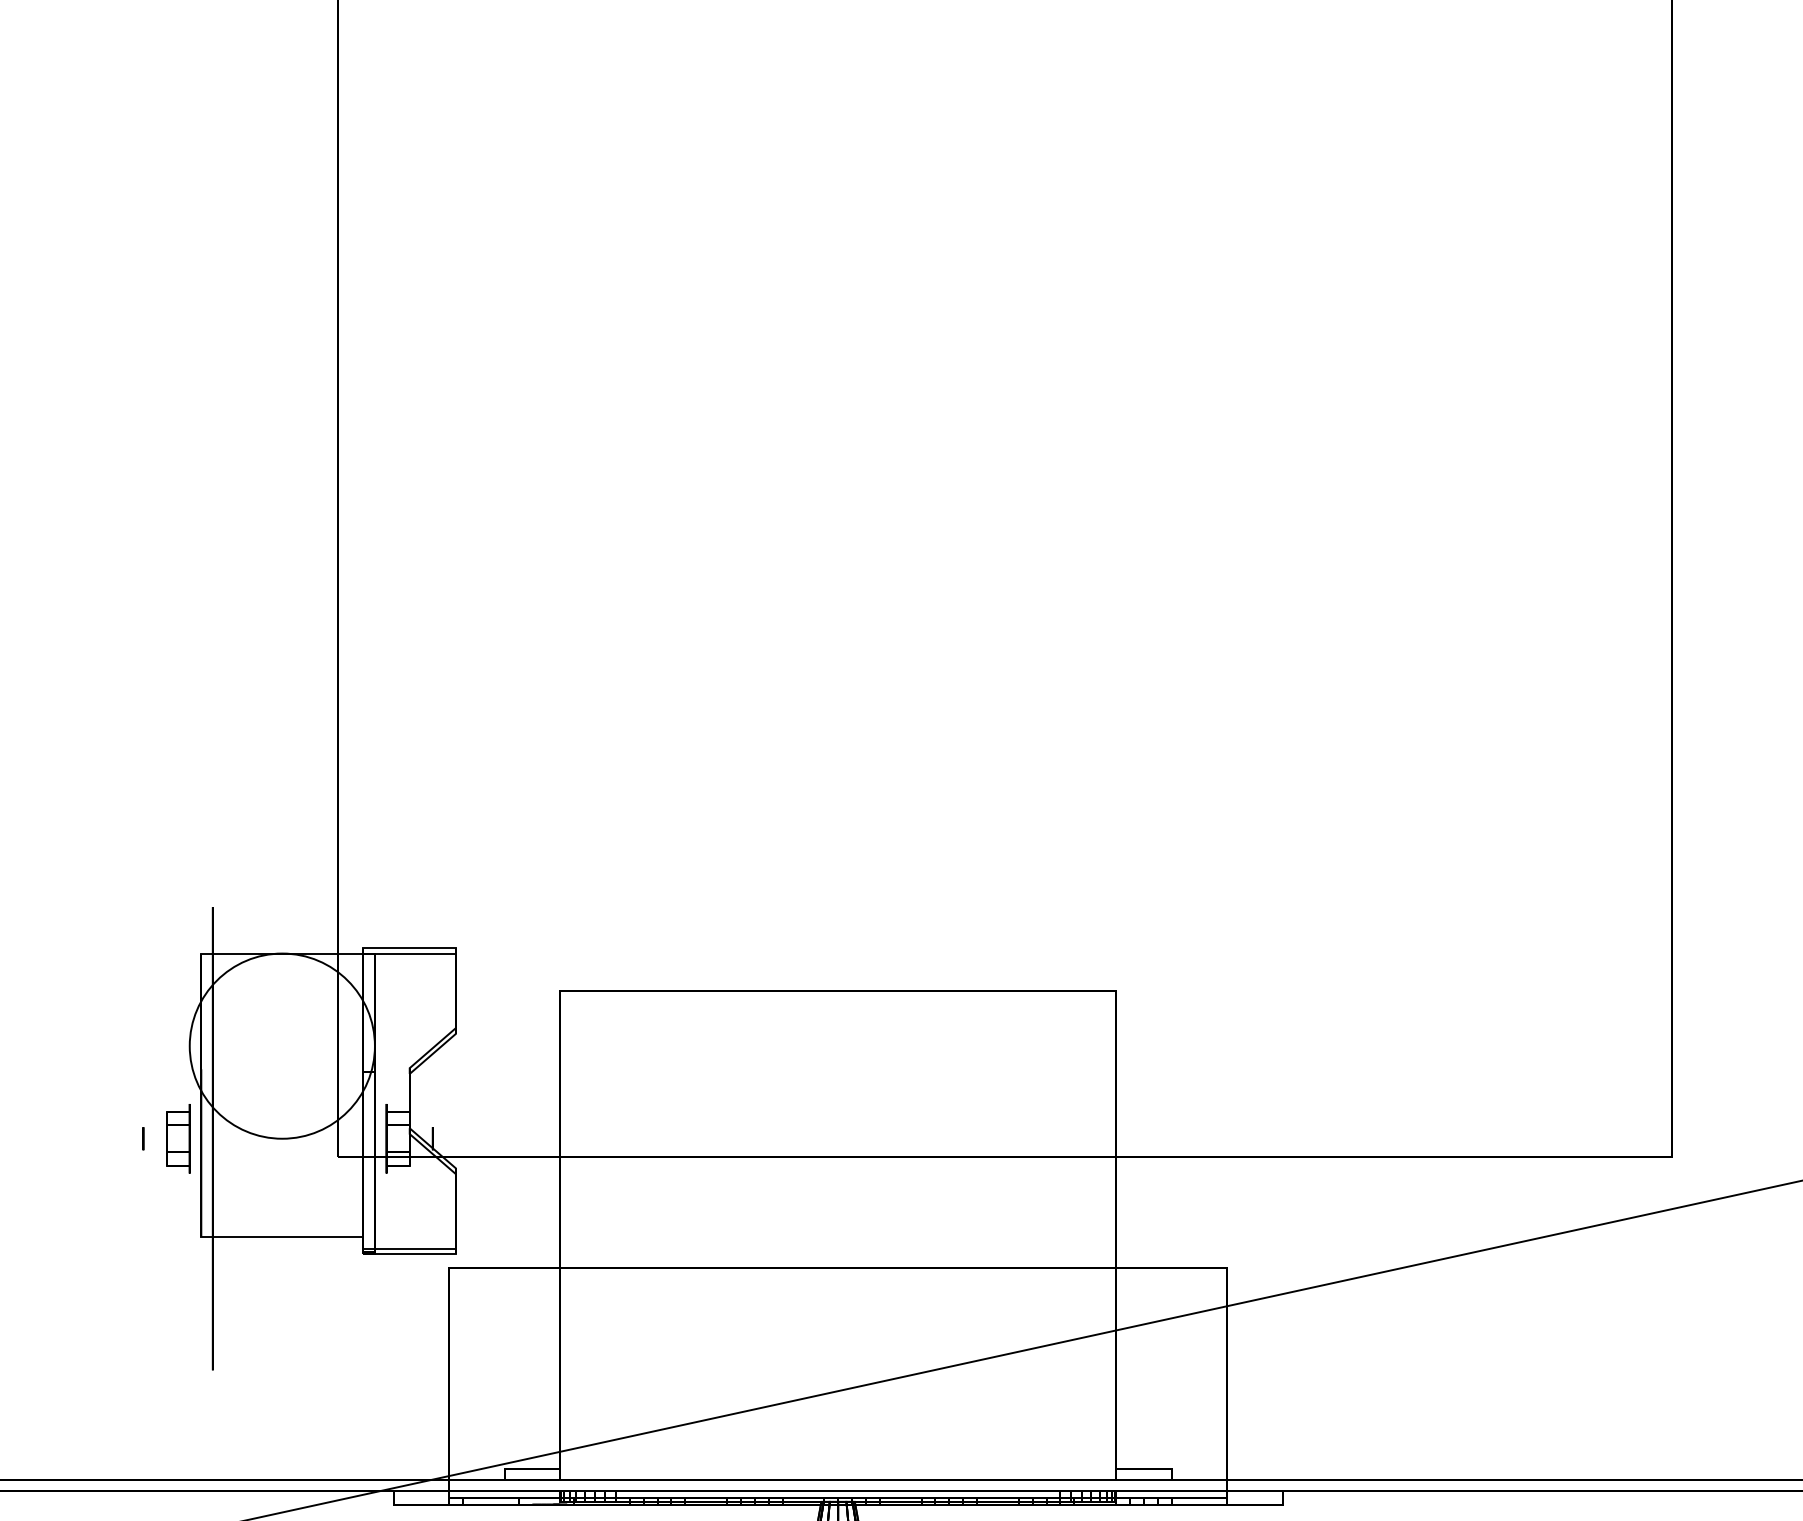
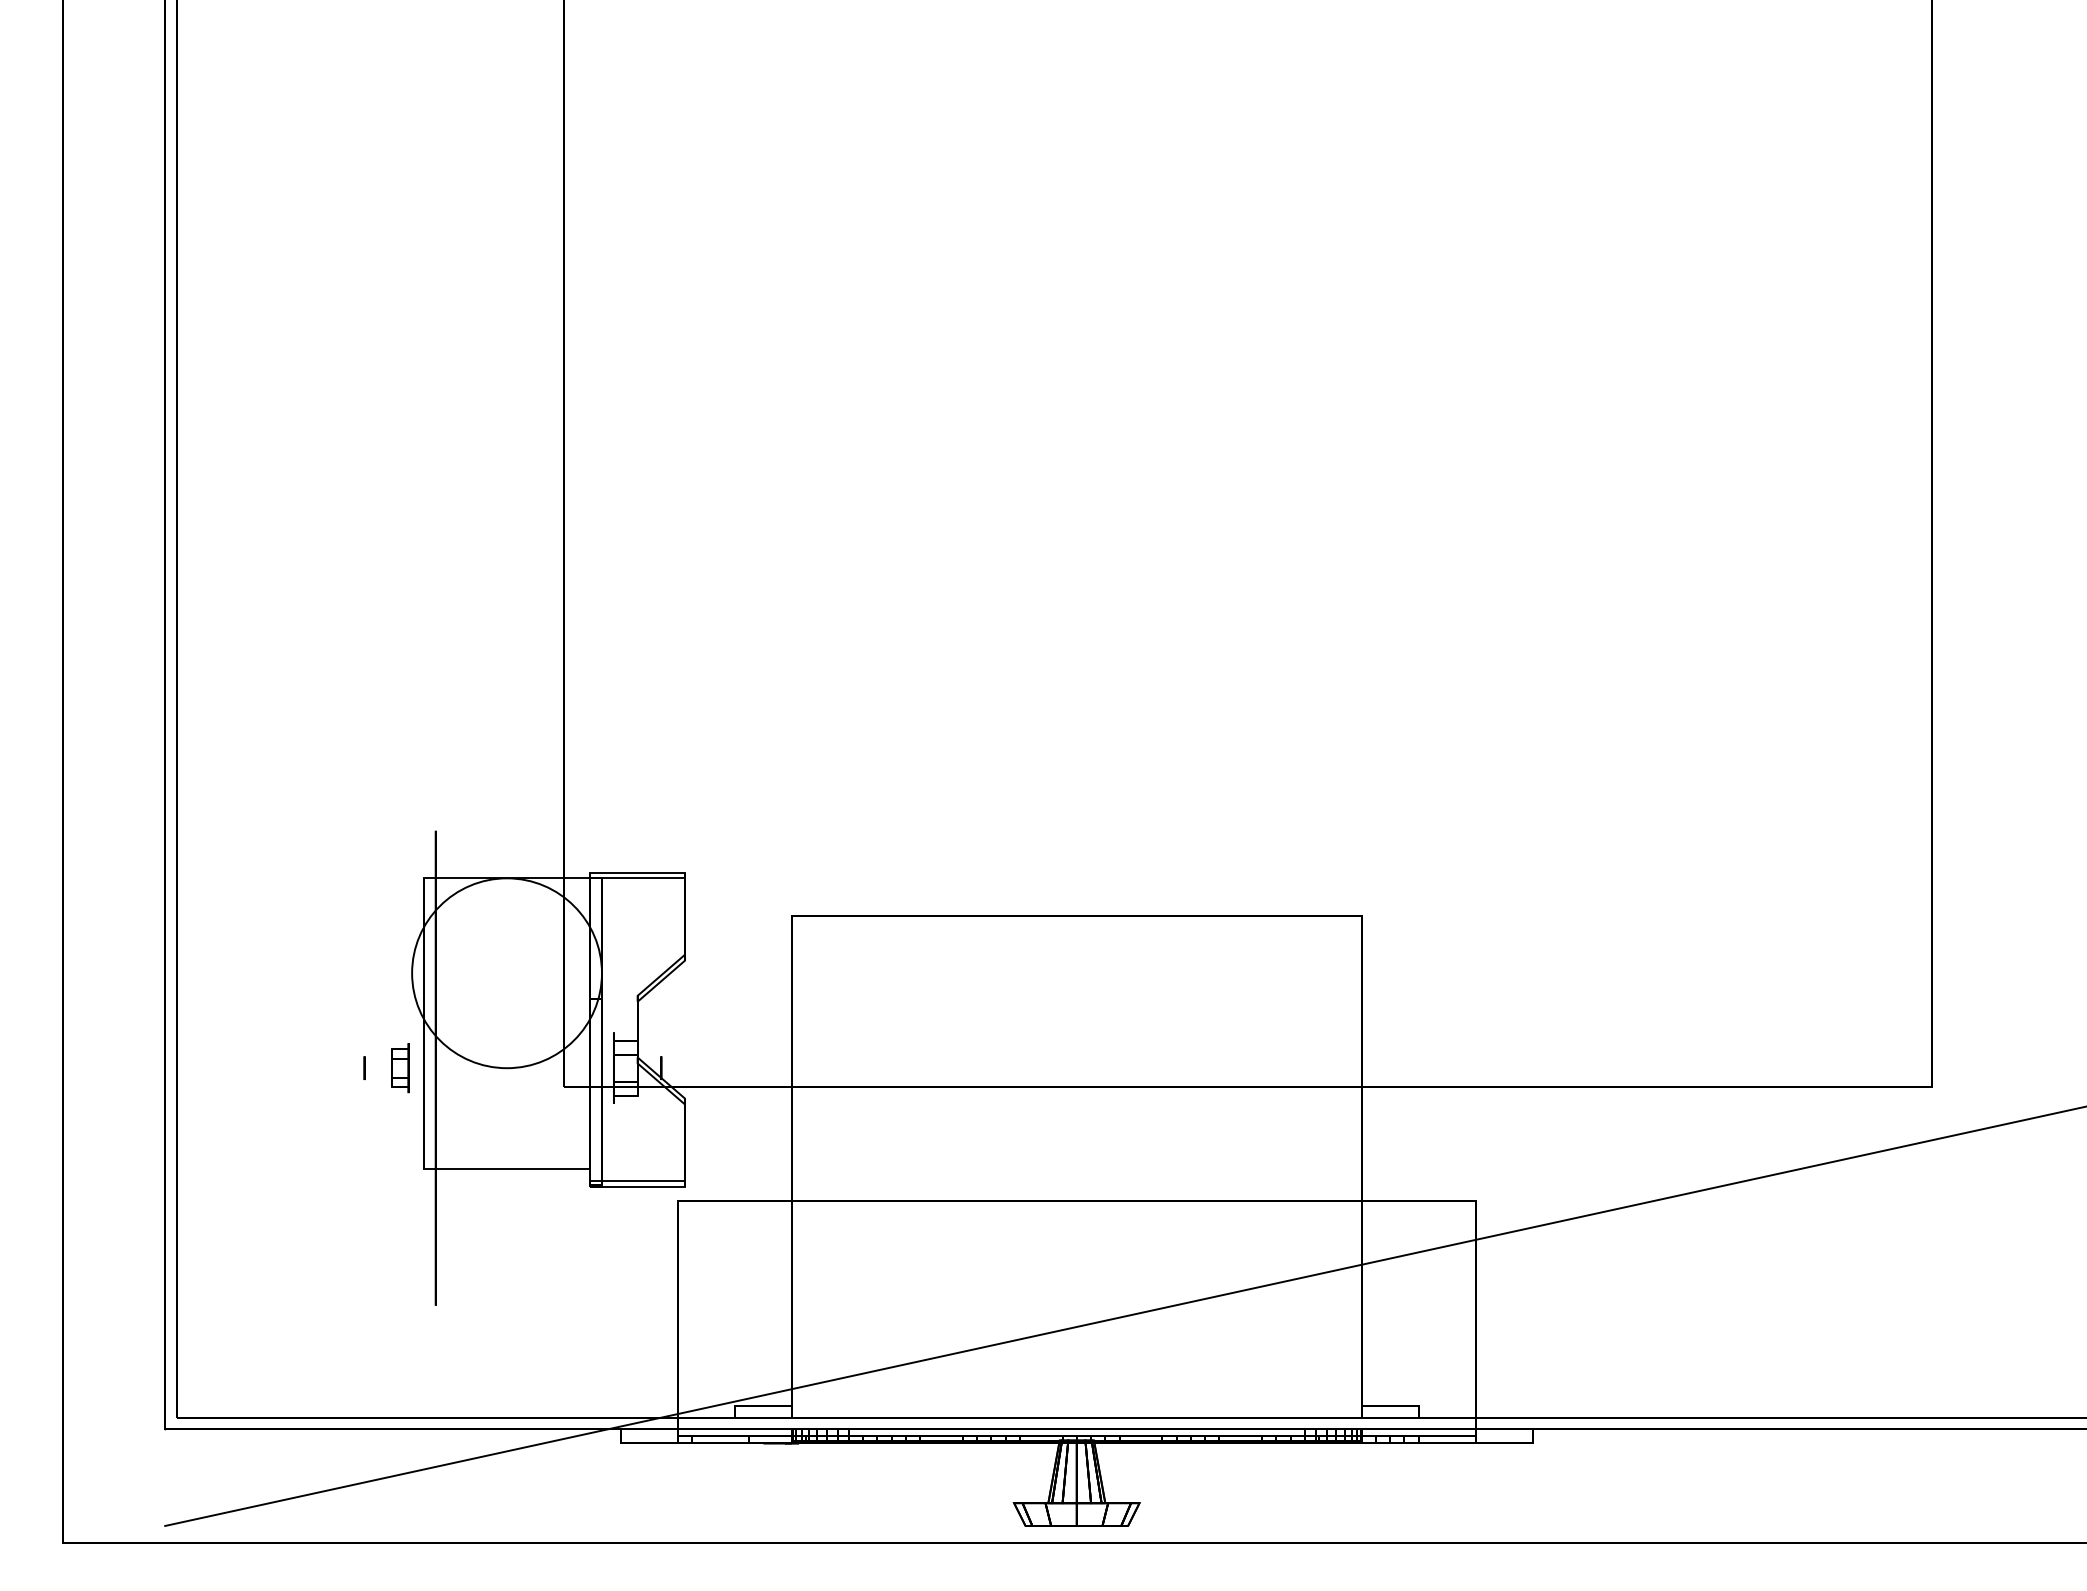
part: (178, 1138) -> (400, 1067), size x0.7

